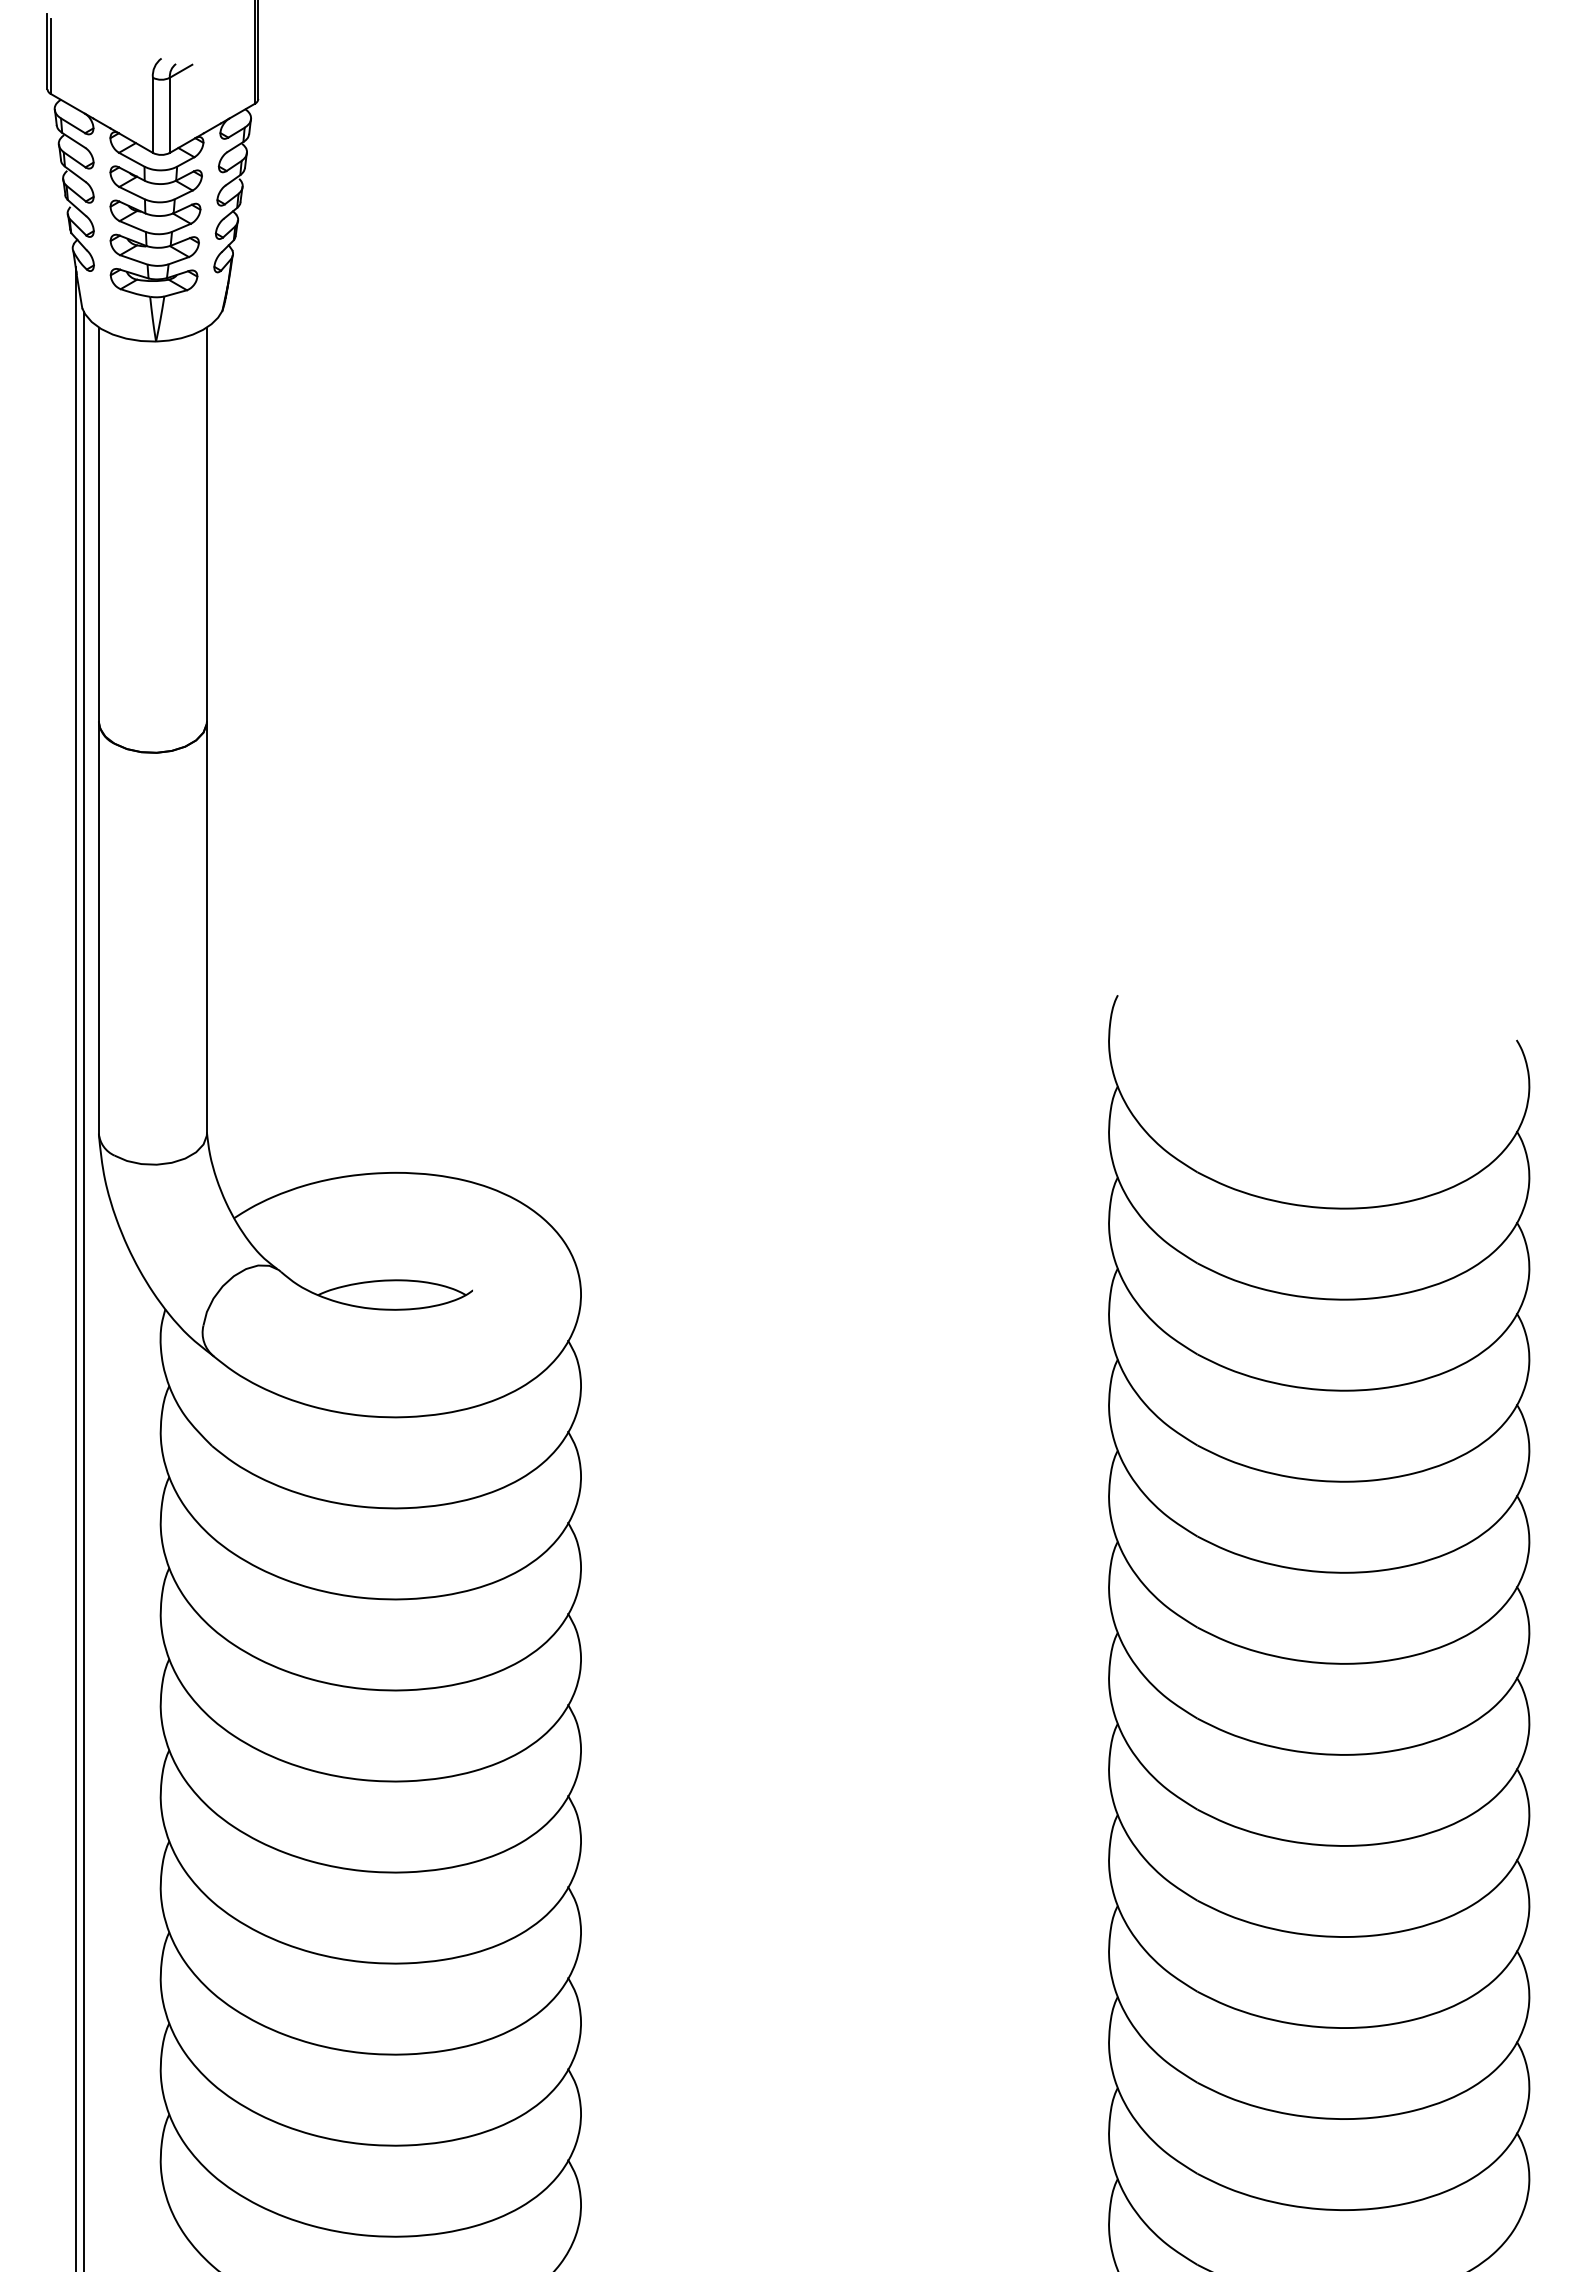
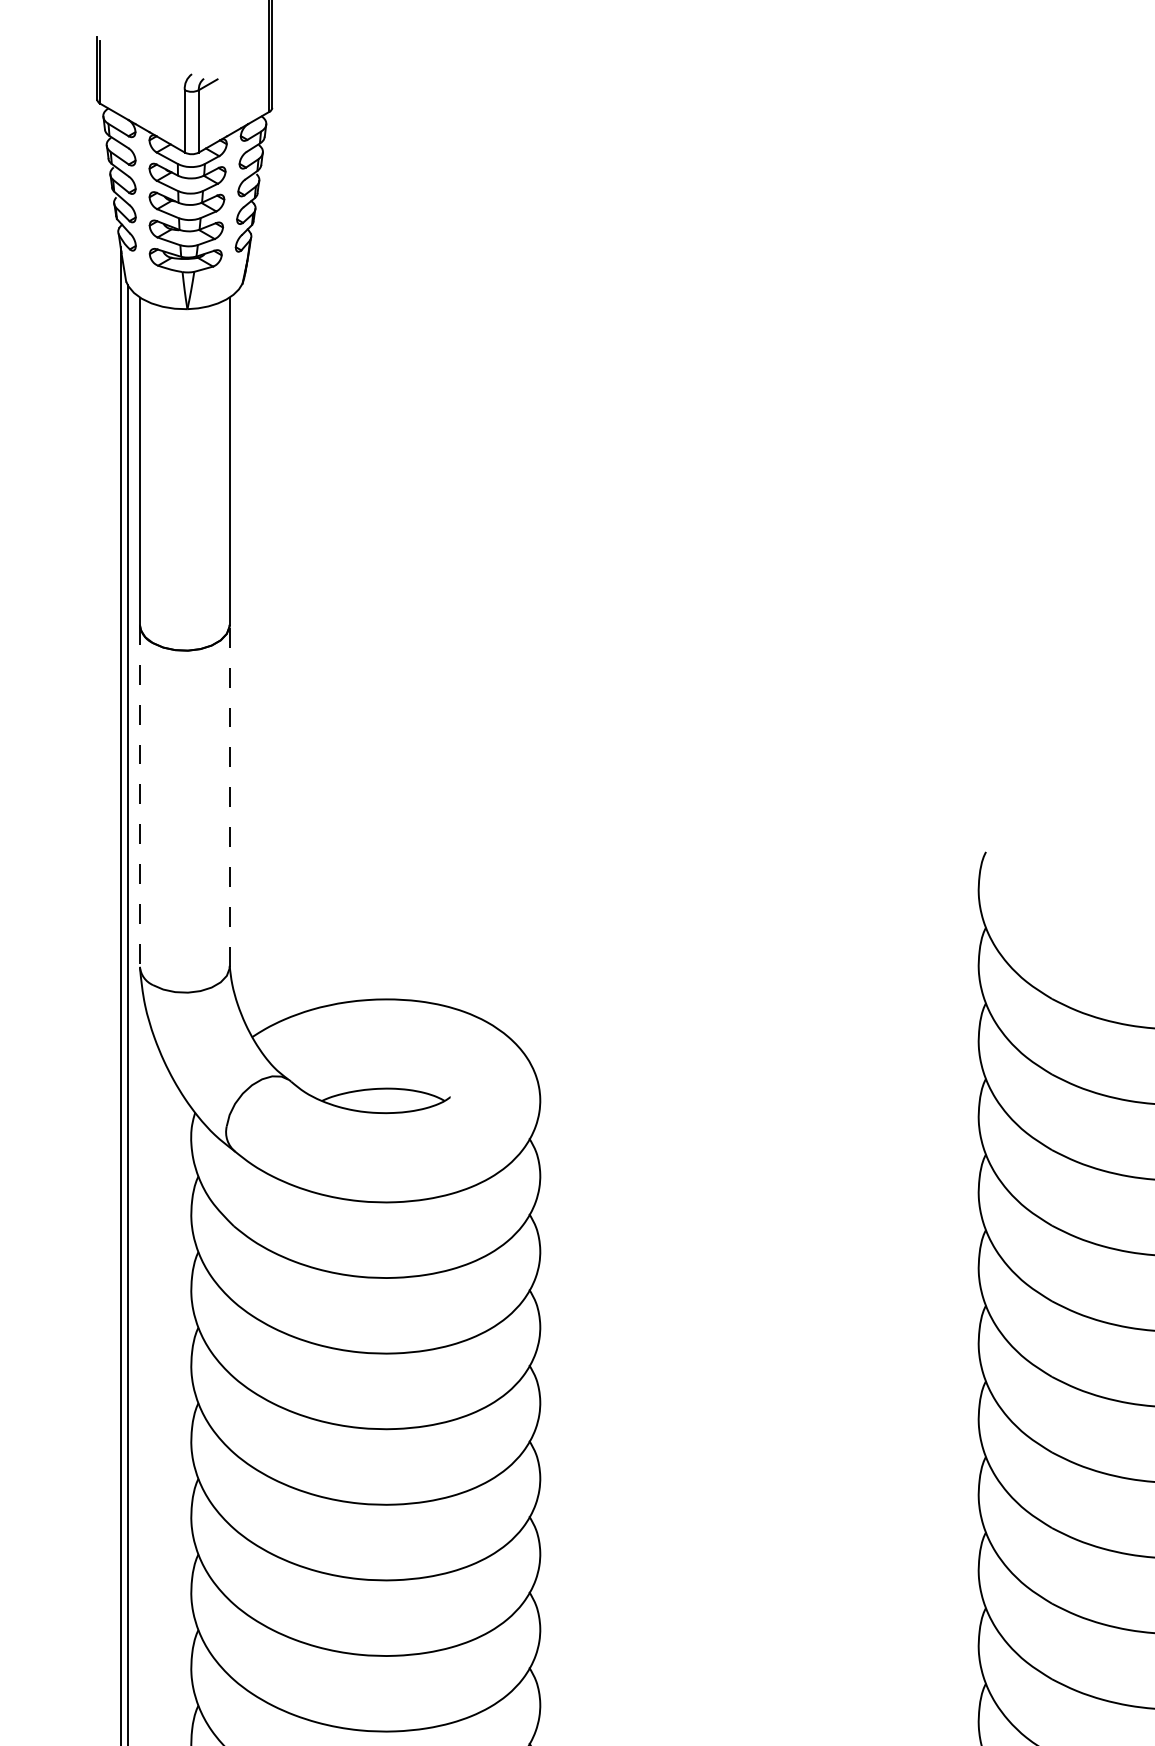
line: (98, 927) -> (139, 795), solid -> dashed
line: (206, 927) -> (229, 795), solid -> dashed

